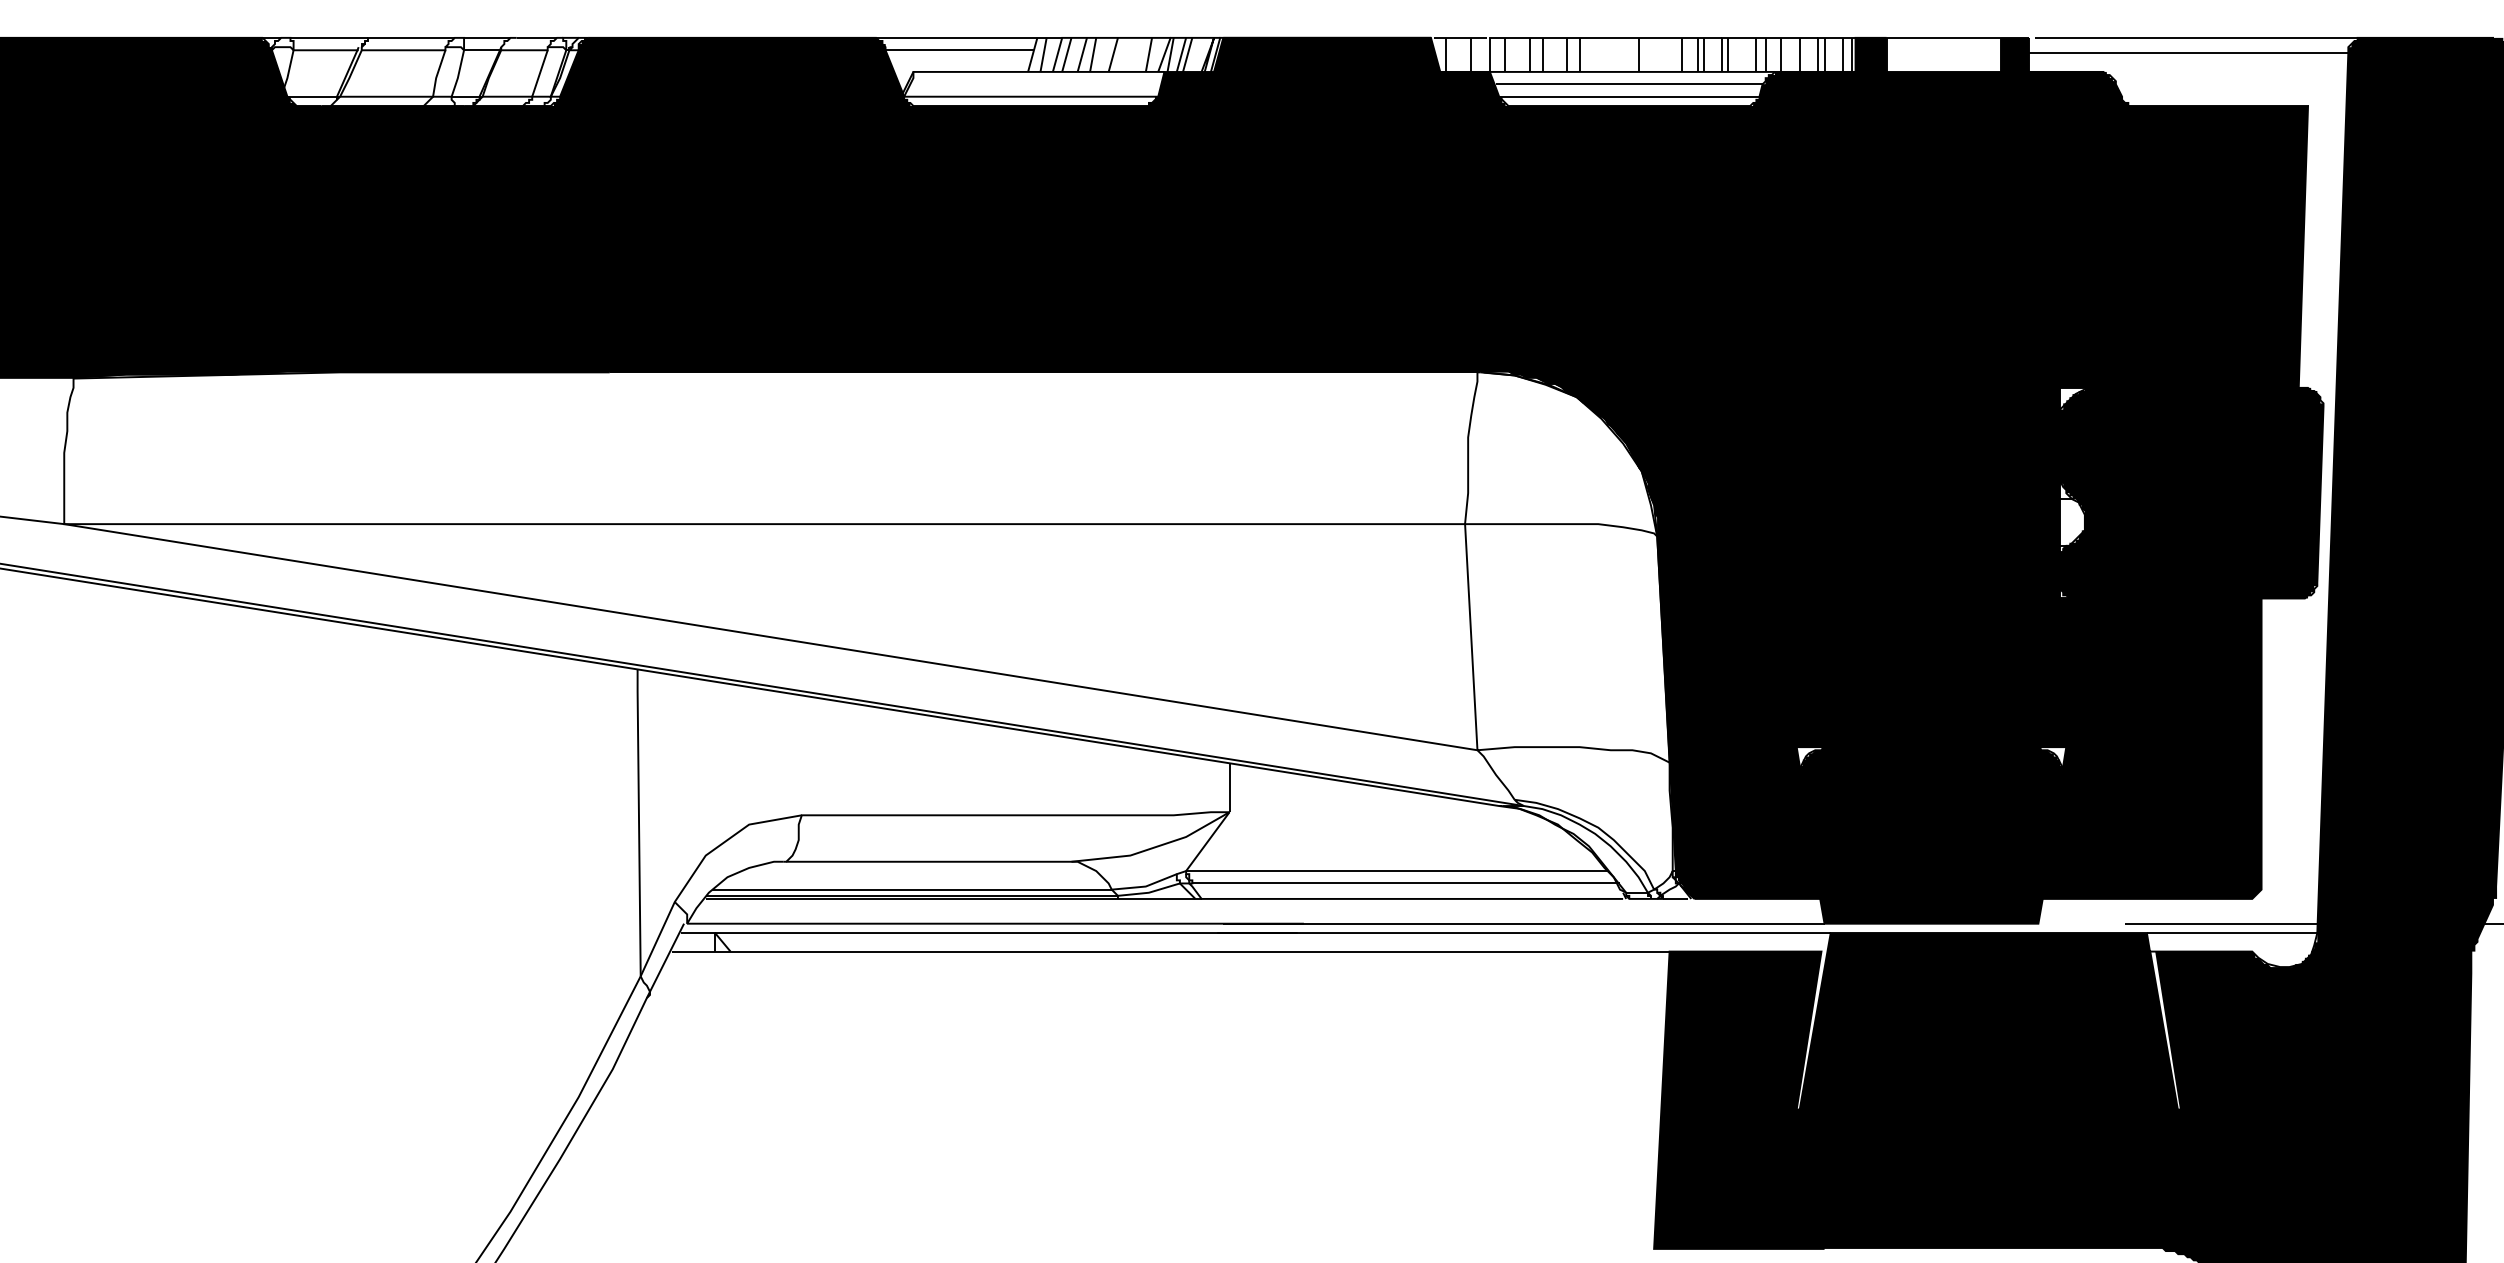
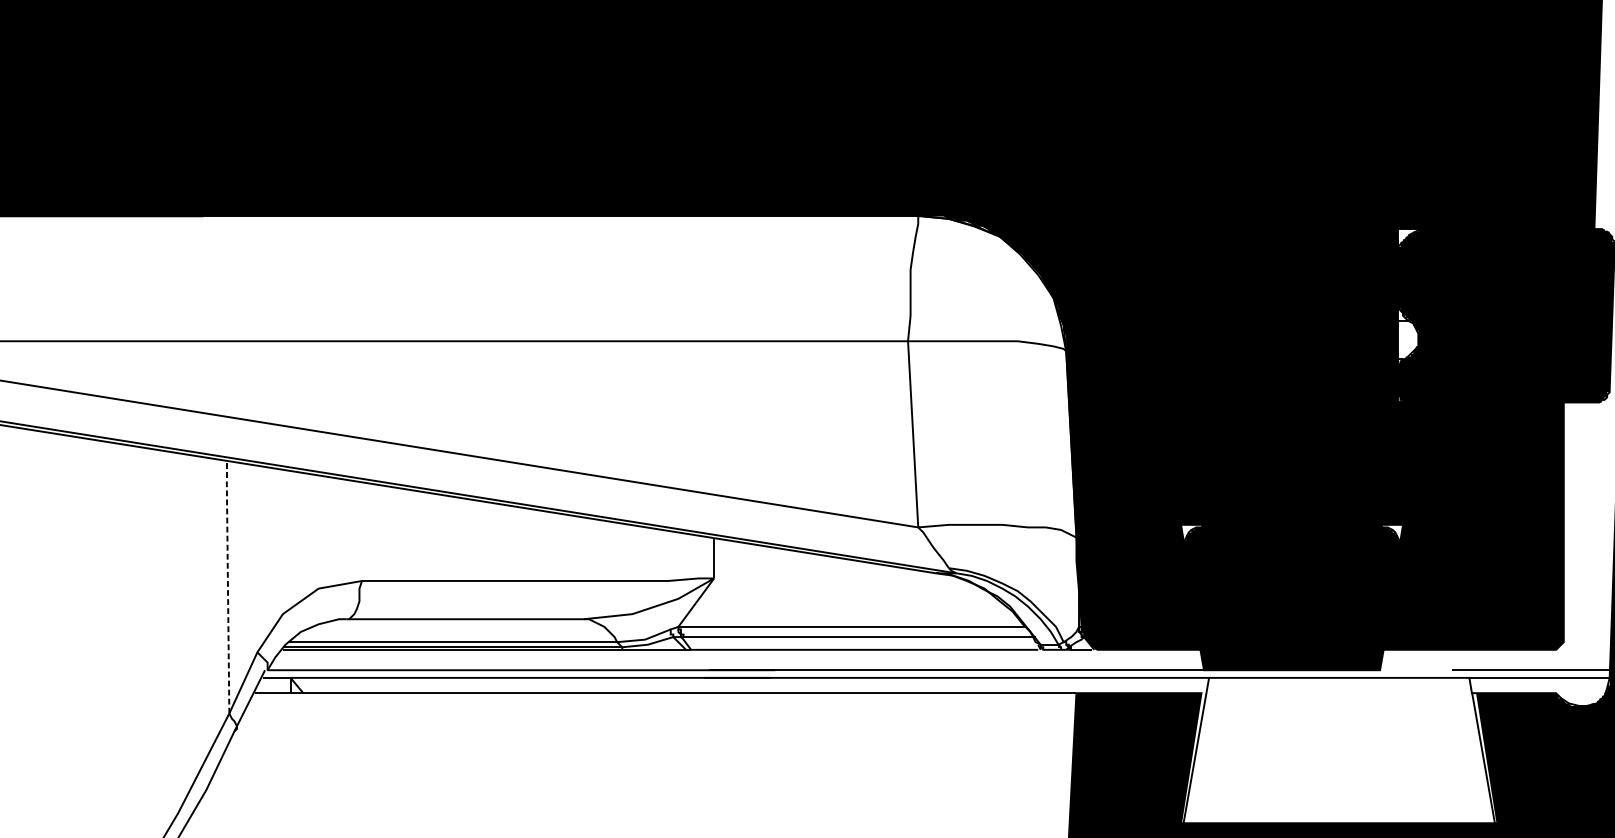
line: (639, 822) -> (228, 586), solid -> dashed
fill: (1988, 1020) -> (1338, 749), removed

